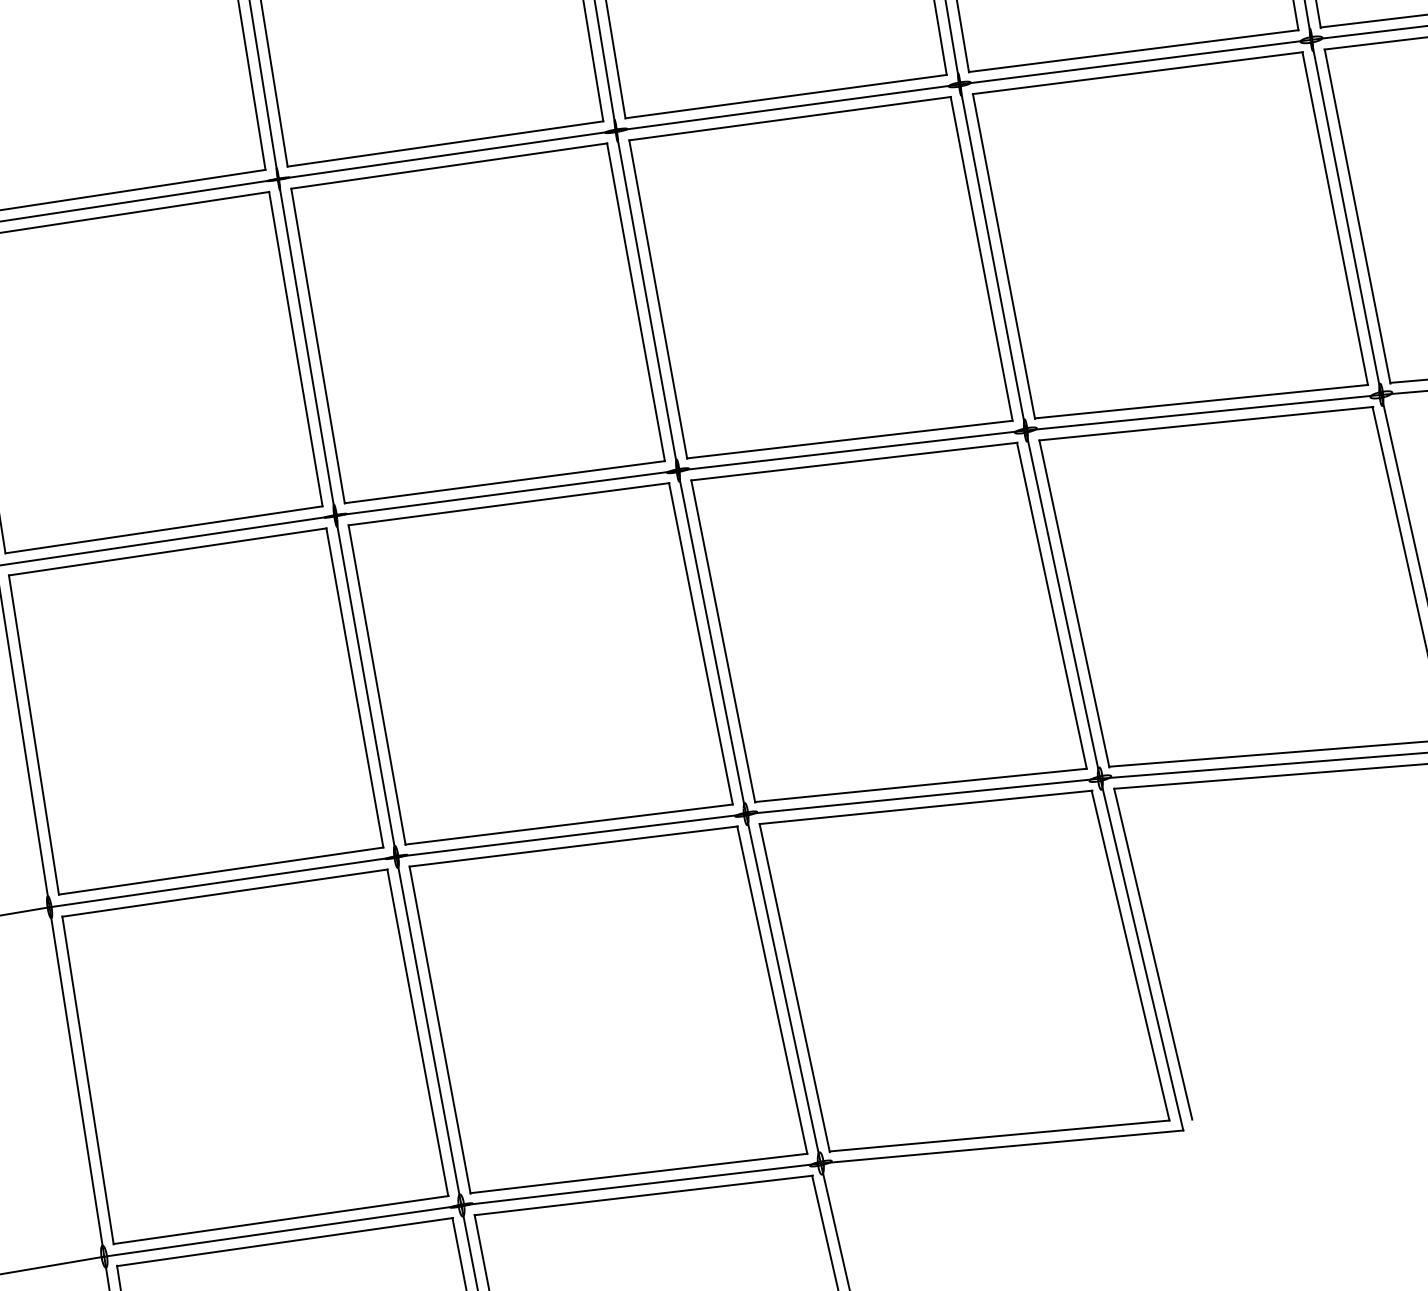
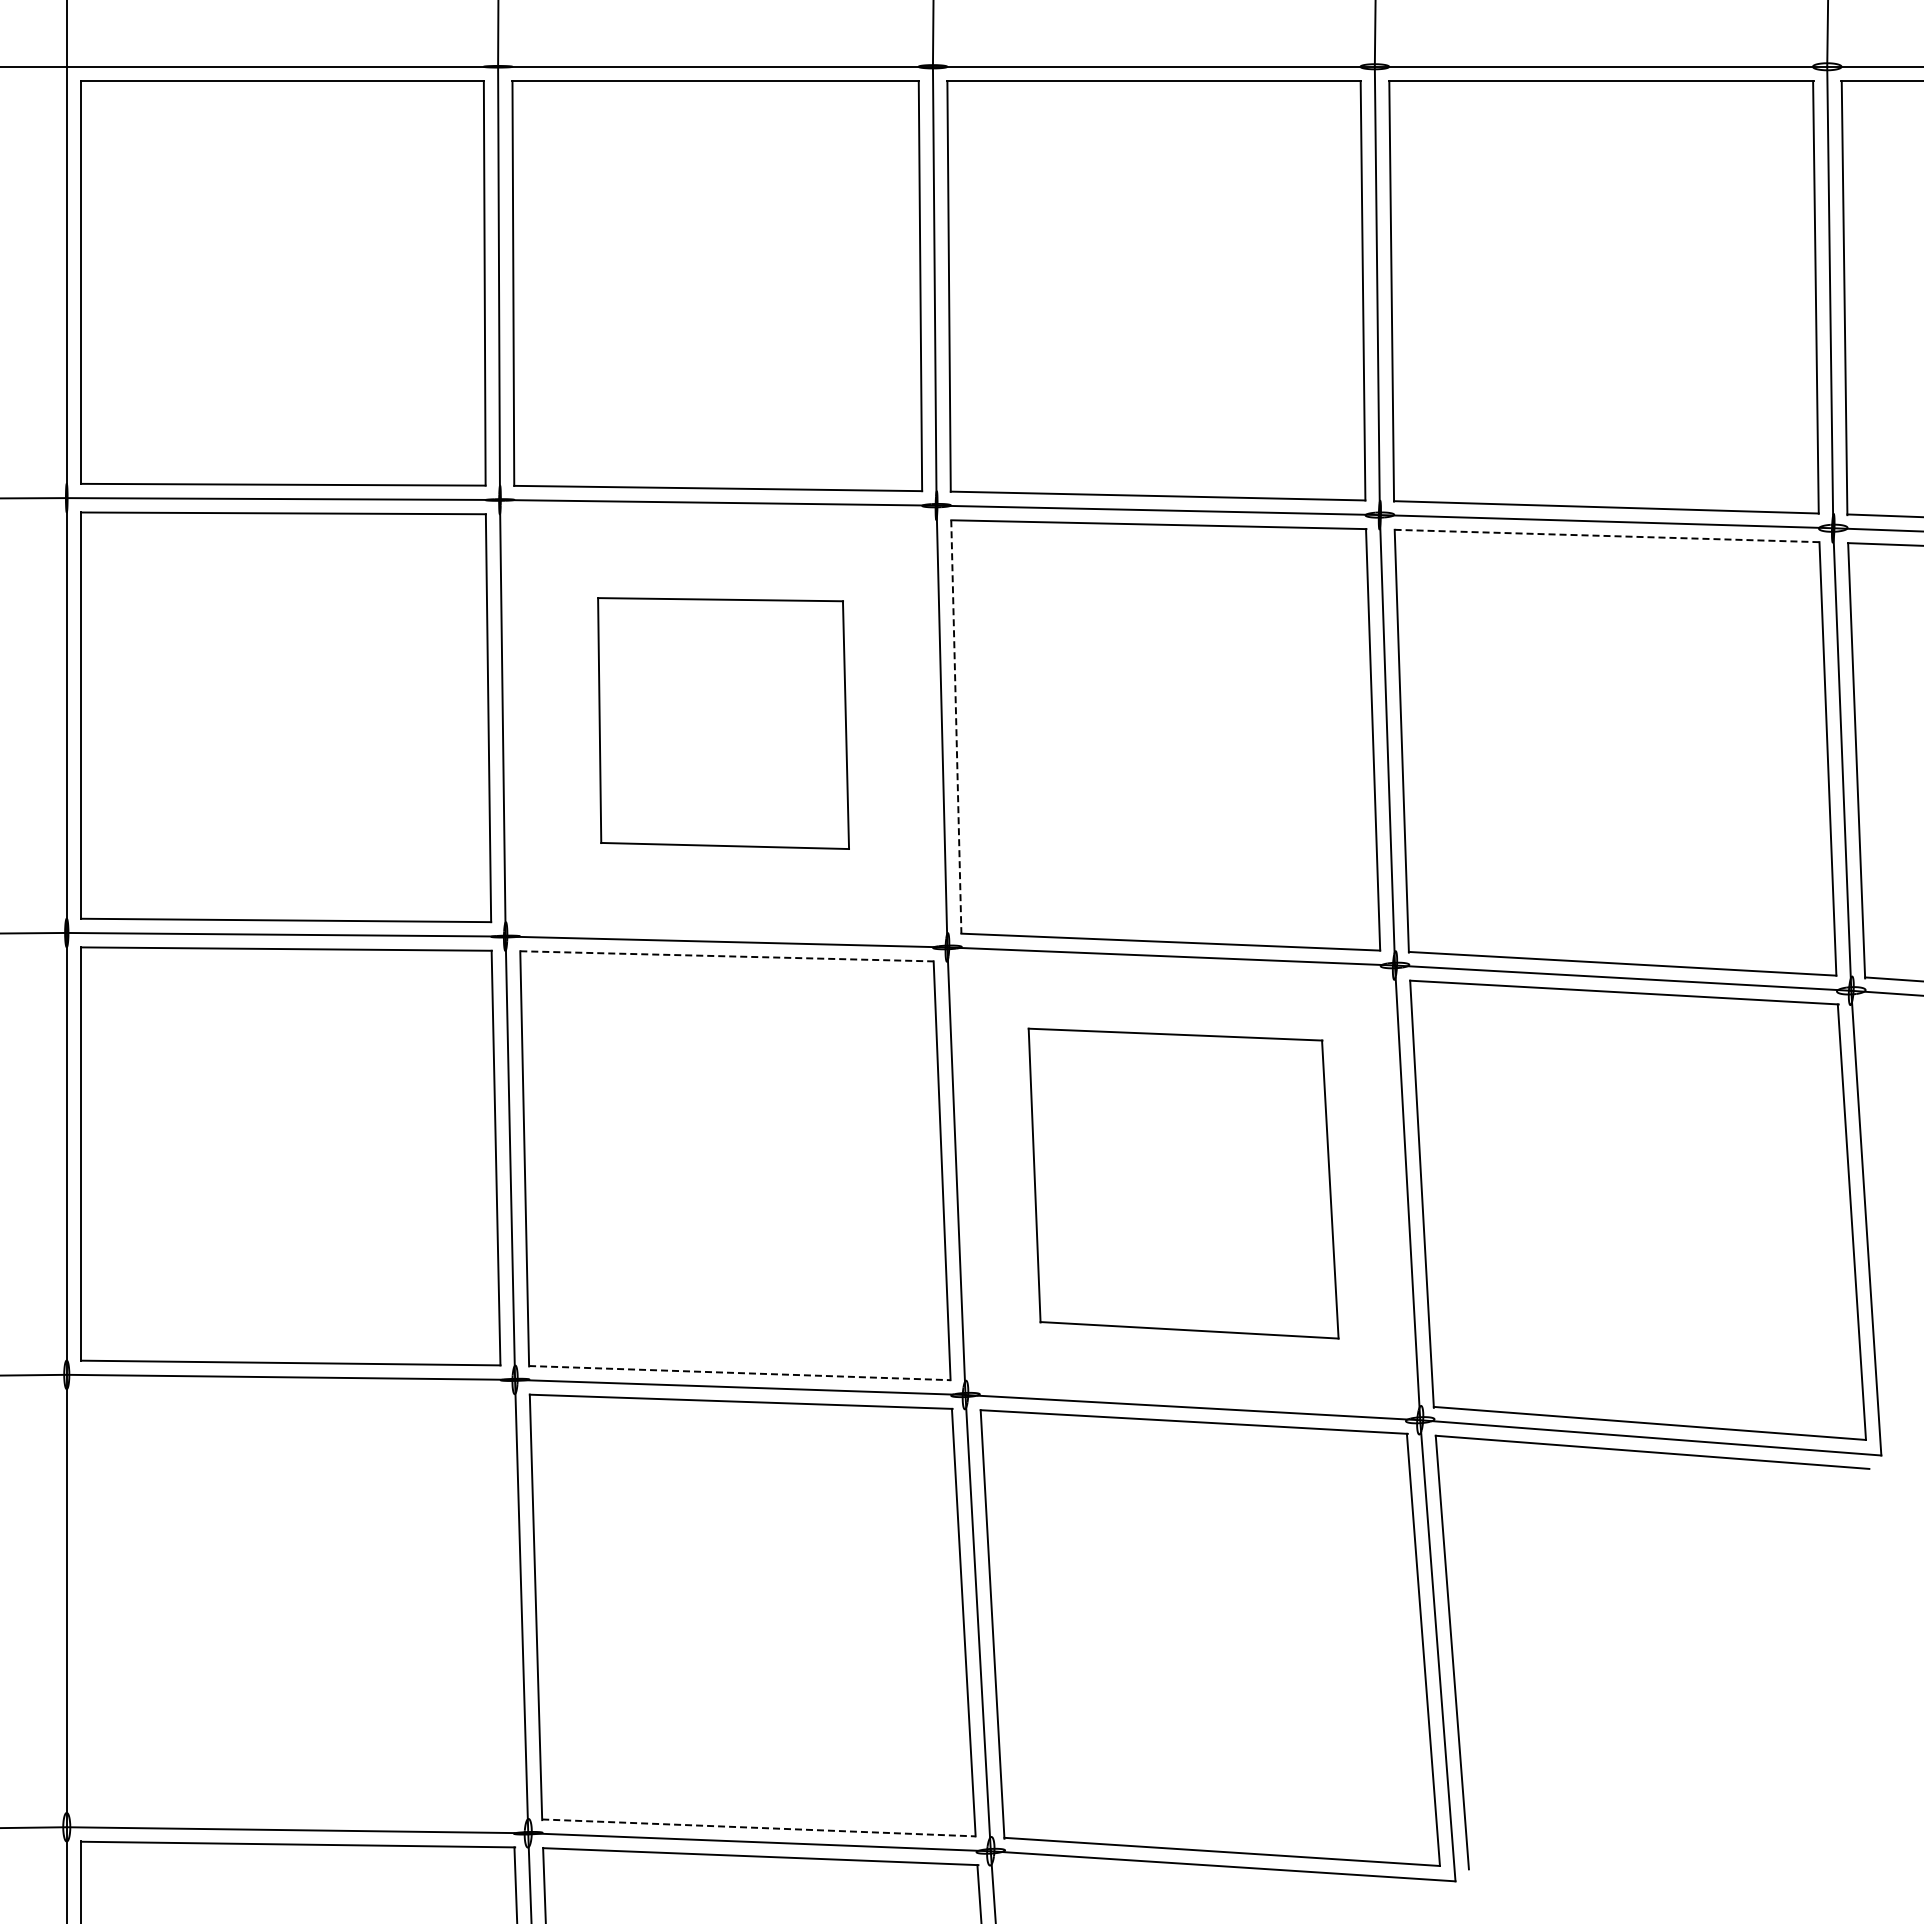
line: (1138, 73) -> (1607, 536), solid -> dashed
line: (658, 299) -> (956, 727), solid -> dashed
part: (478, 324) -> (723, 723), size x0.6
line: (509, 504) -> (727, 956), solid -> dashed
part: (888, 624) -> (1183, 1183), size x0.7
line: (568, 824) -> (739, 1373), solid -> dashed
part: (255, 1055) -> (297, 1603), removed
line: (638, 1173) -> (758, 1827), solid -> dashed

